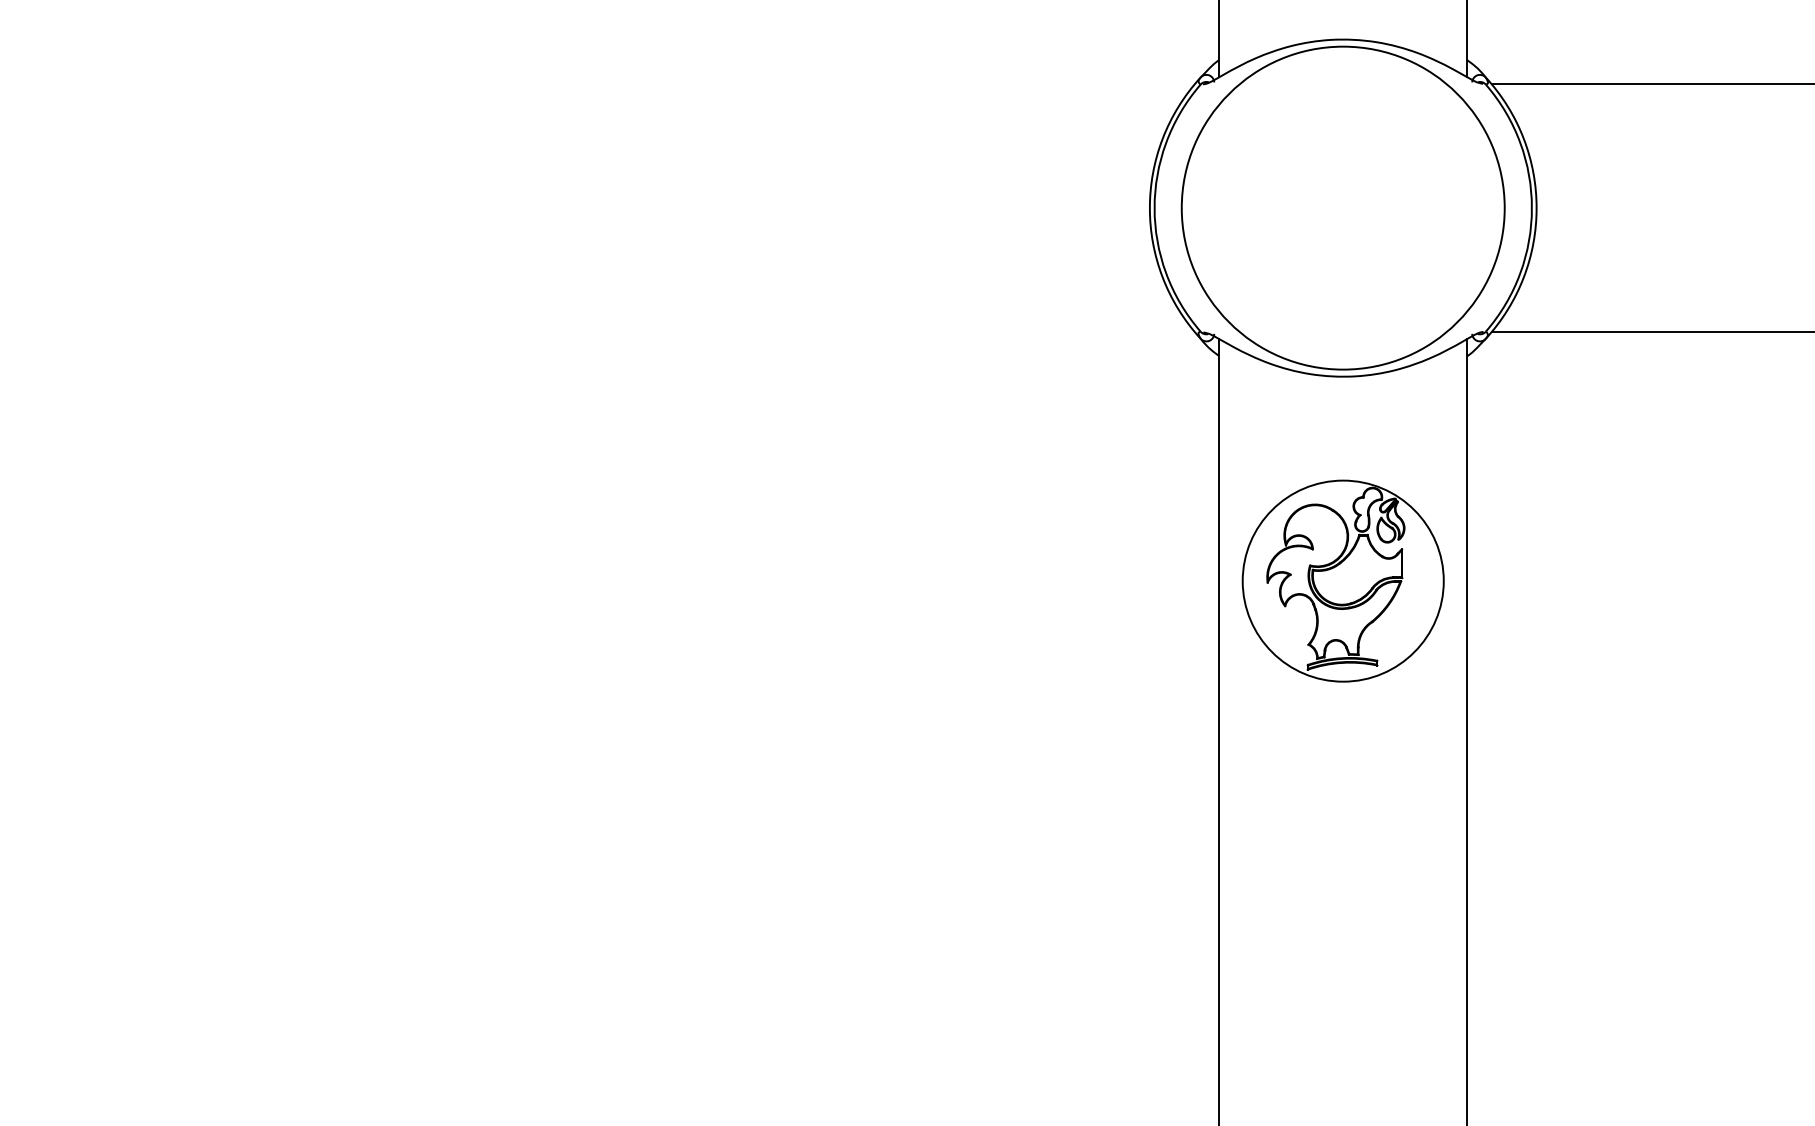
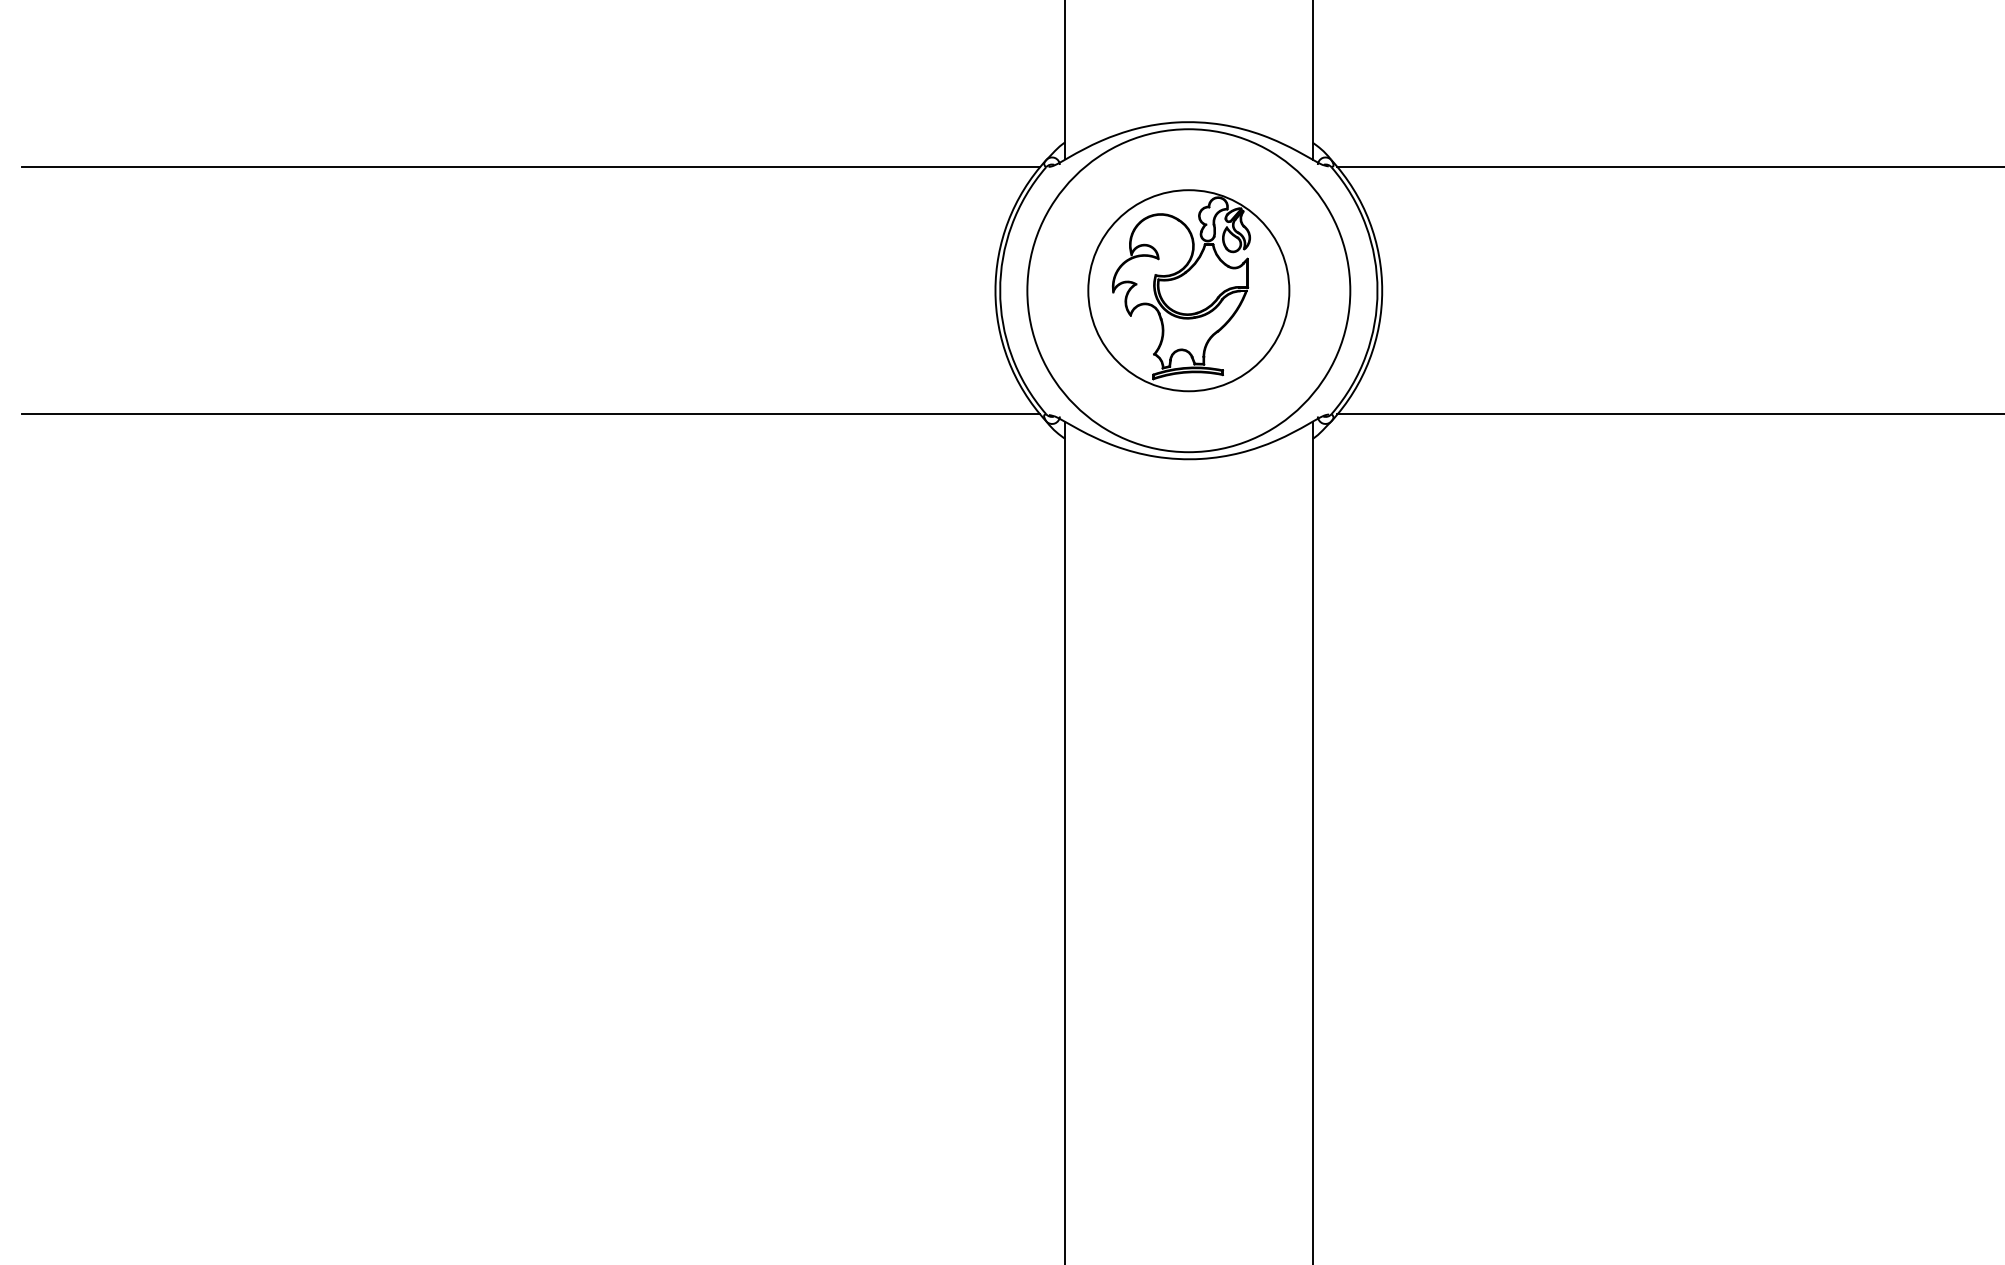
line: (685, 83) -> (531, 166), added
line: (685, 331) -> (531, 414), added
part: (1342, 580) -> (1188, 290), moved

